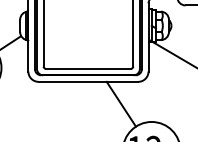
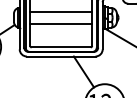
line: (88, 18) -> (61, 12), added
line: (88, 34) -> (61, 23), added

